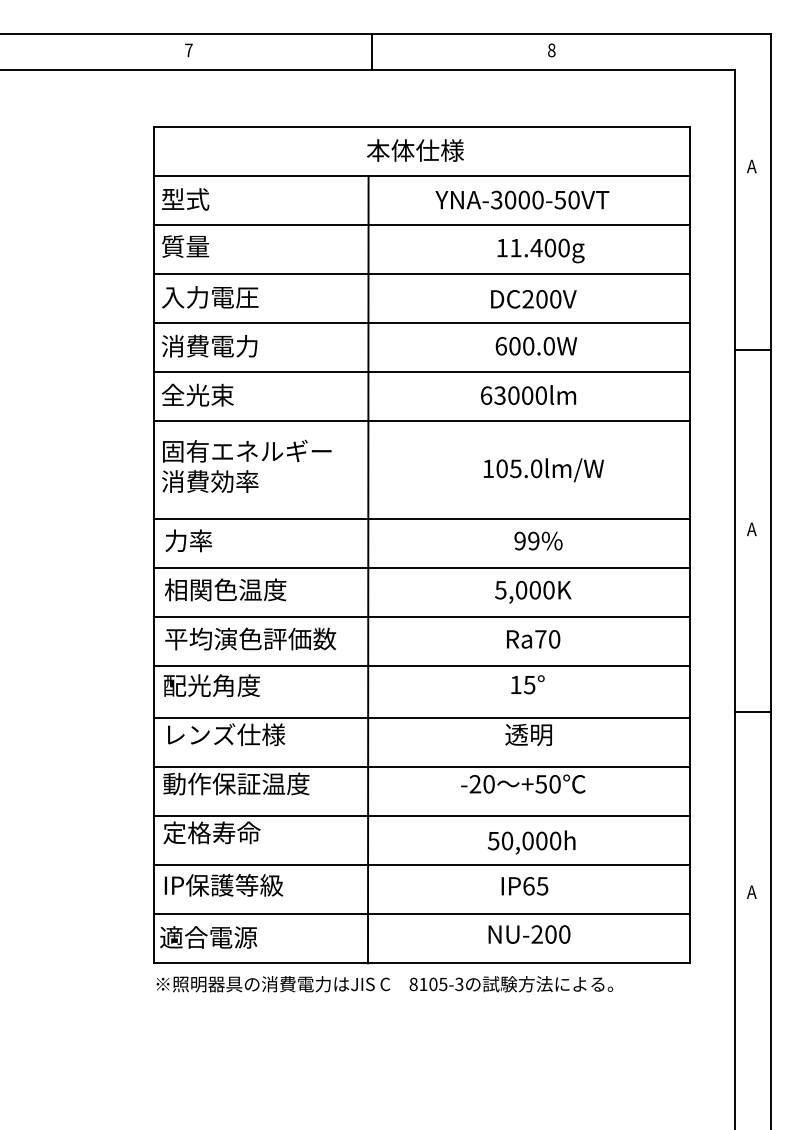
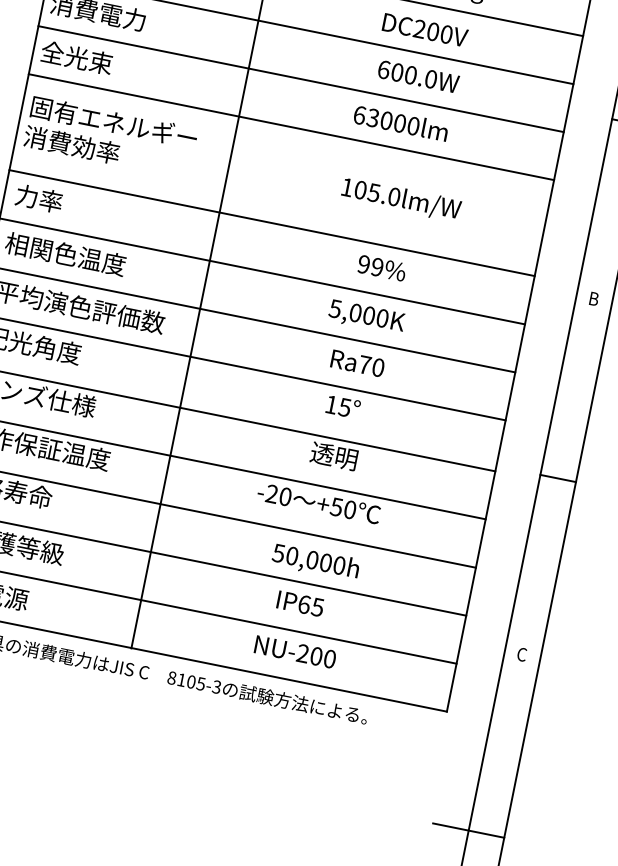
text: (751, 529) -> (593, 298), A -> B
text: (751, 892) -> (521, 654), A -> C
line: (734, 1075) -> (468, 830), added

